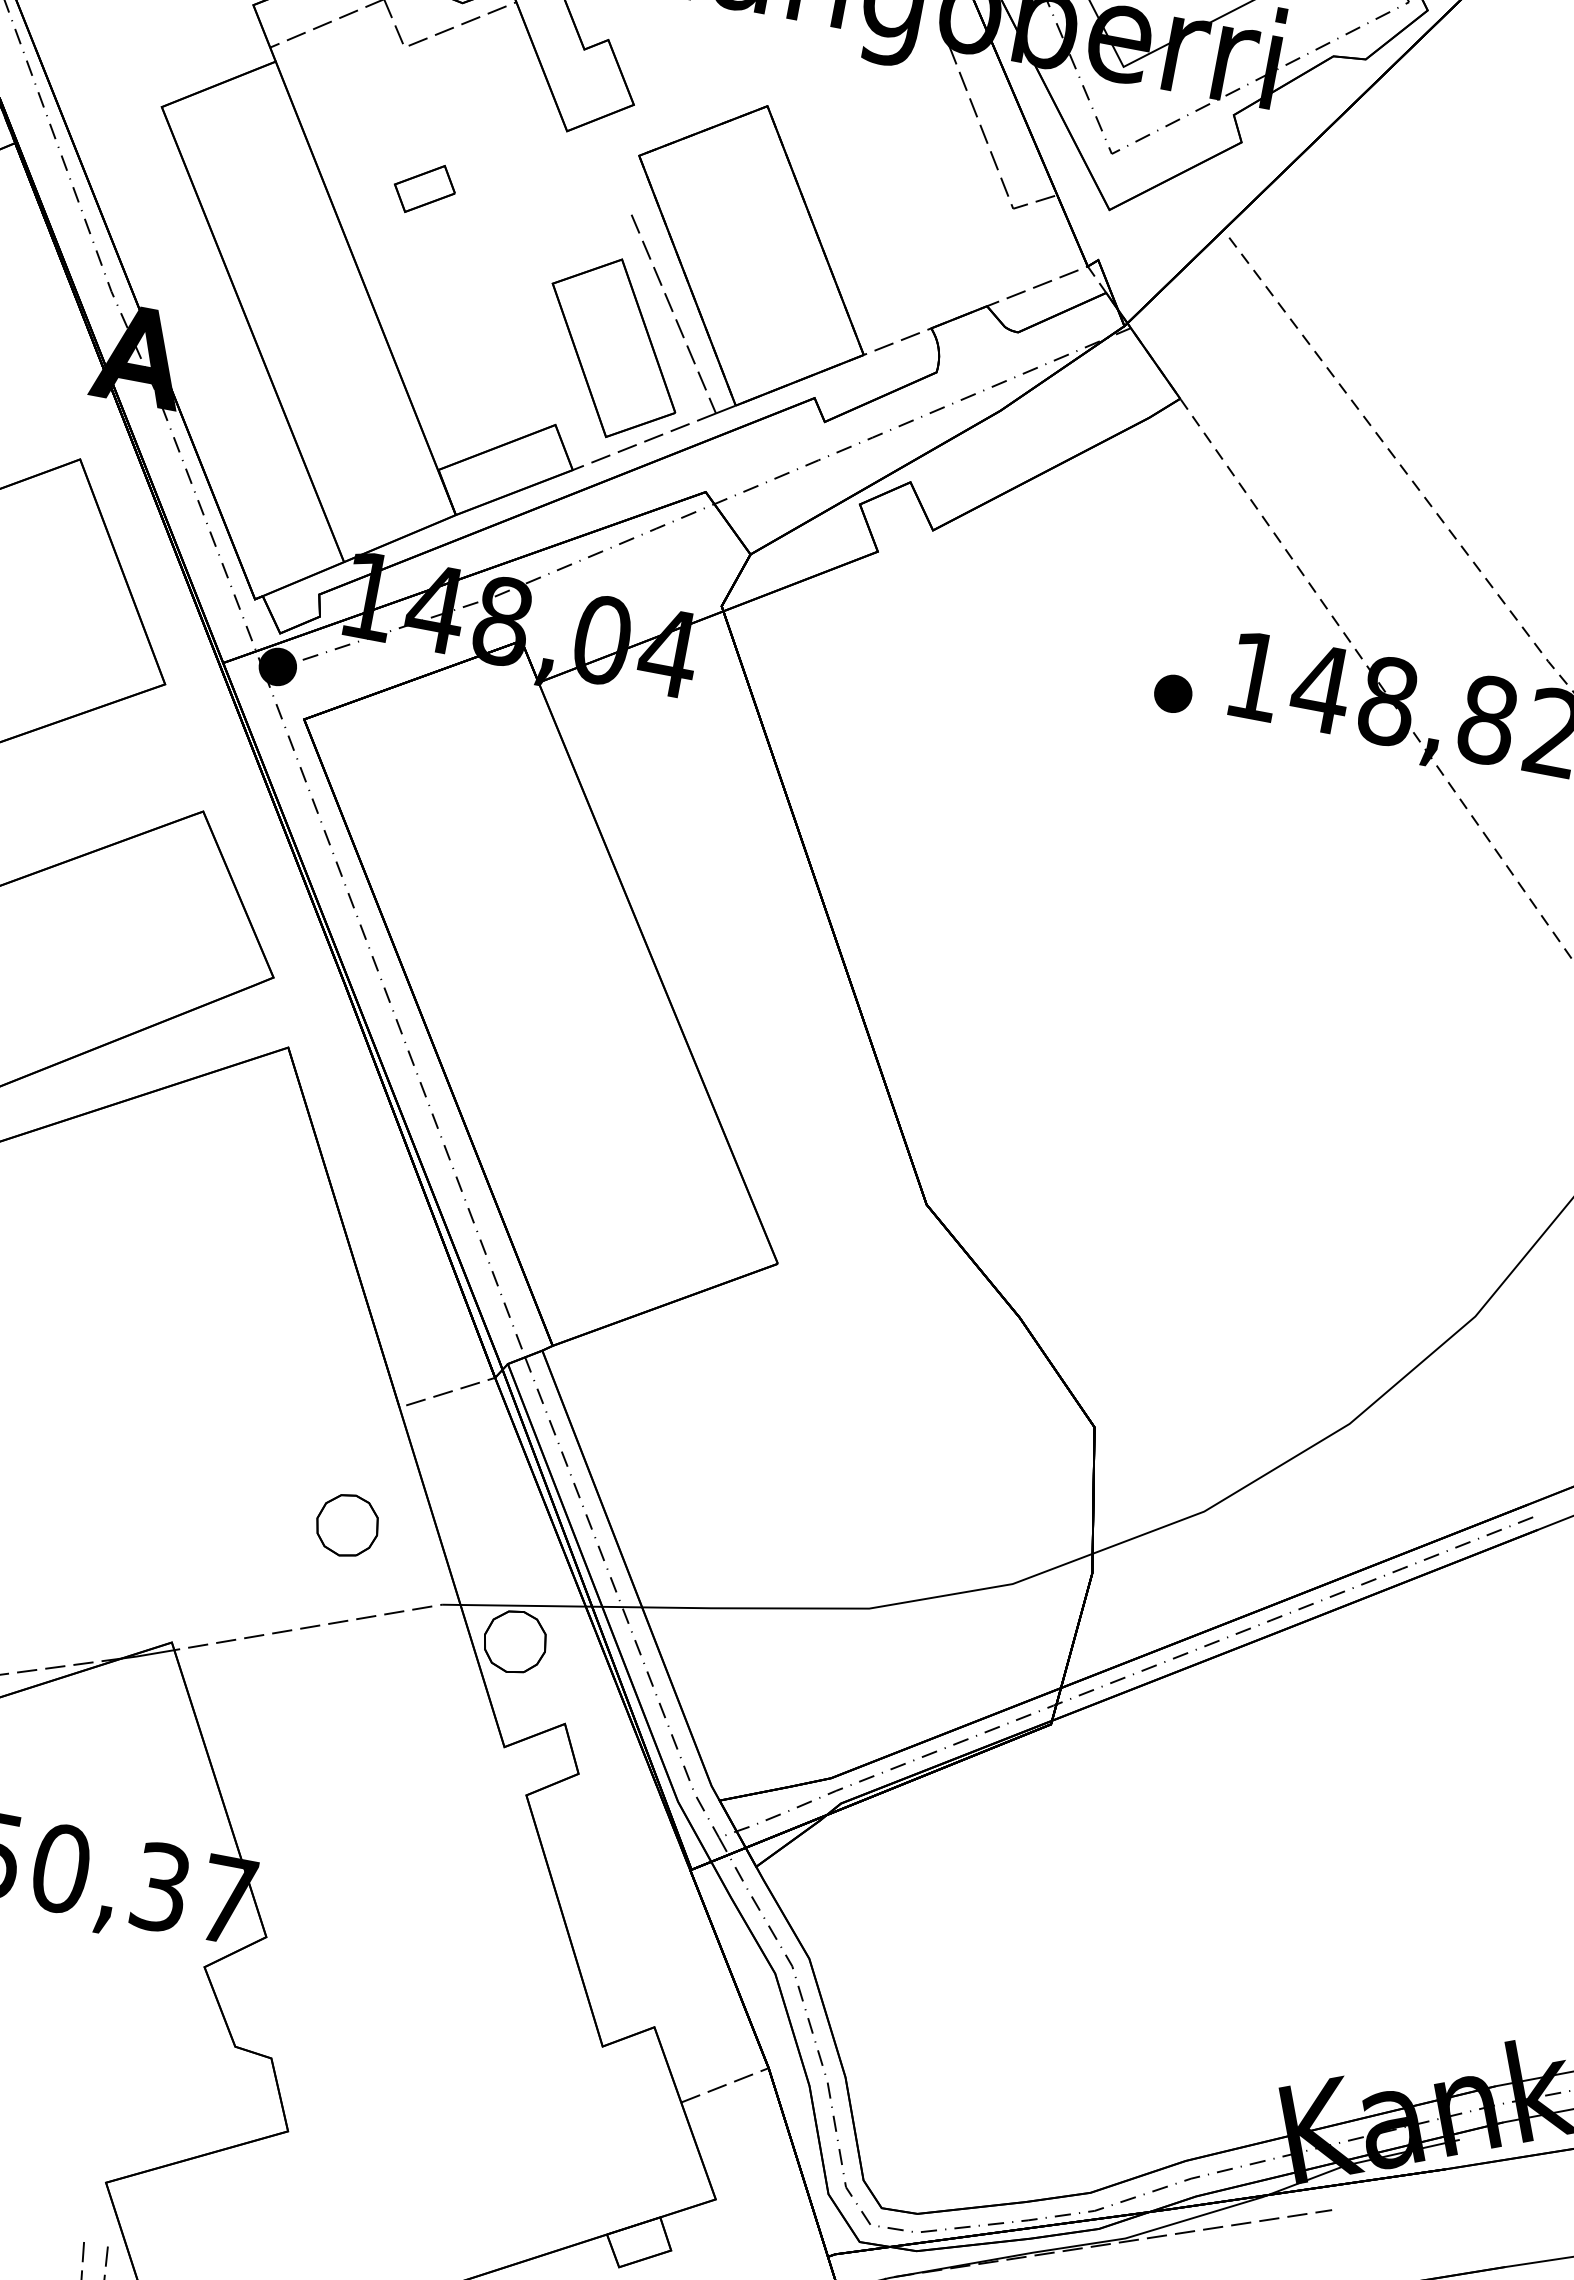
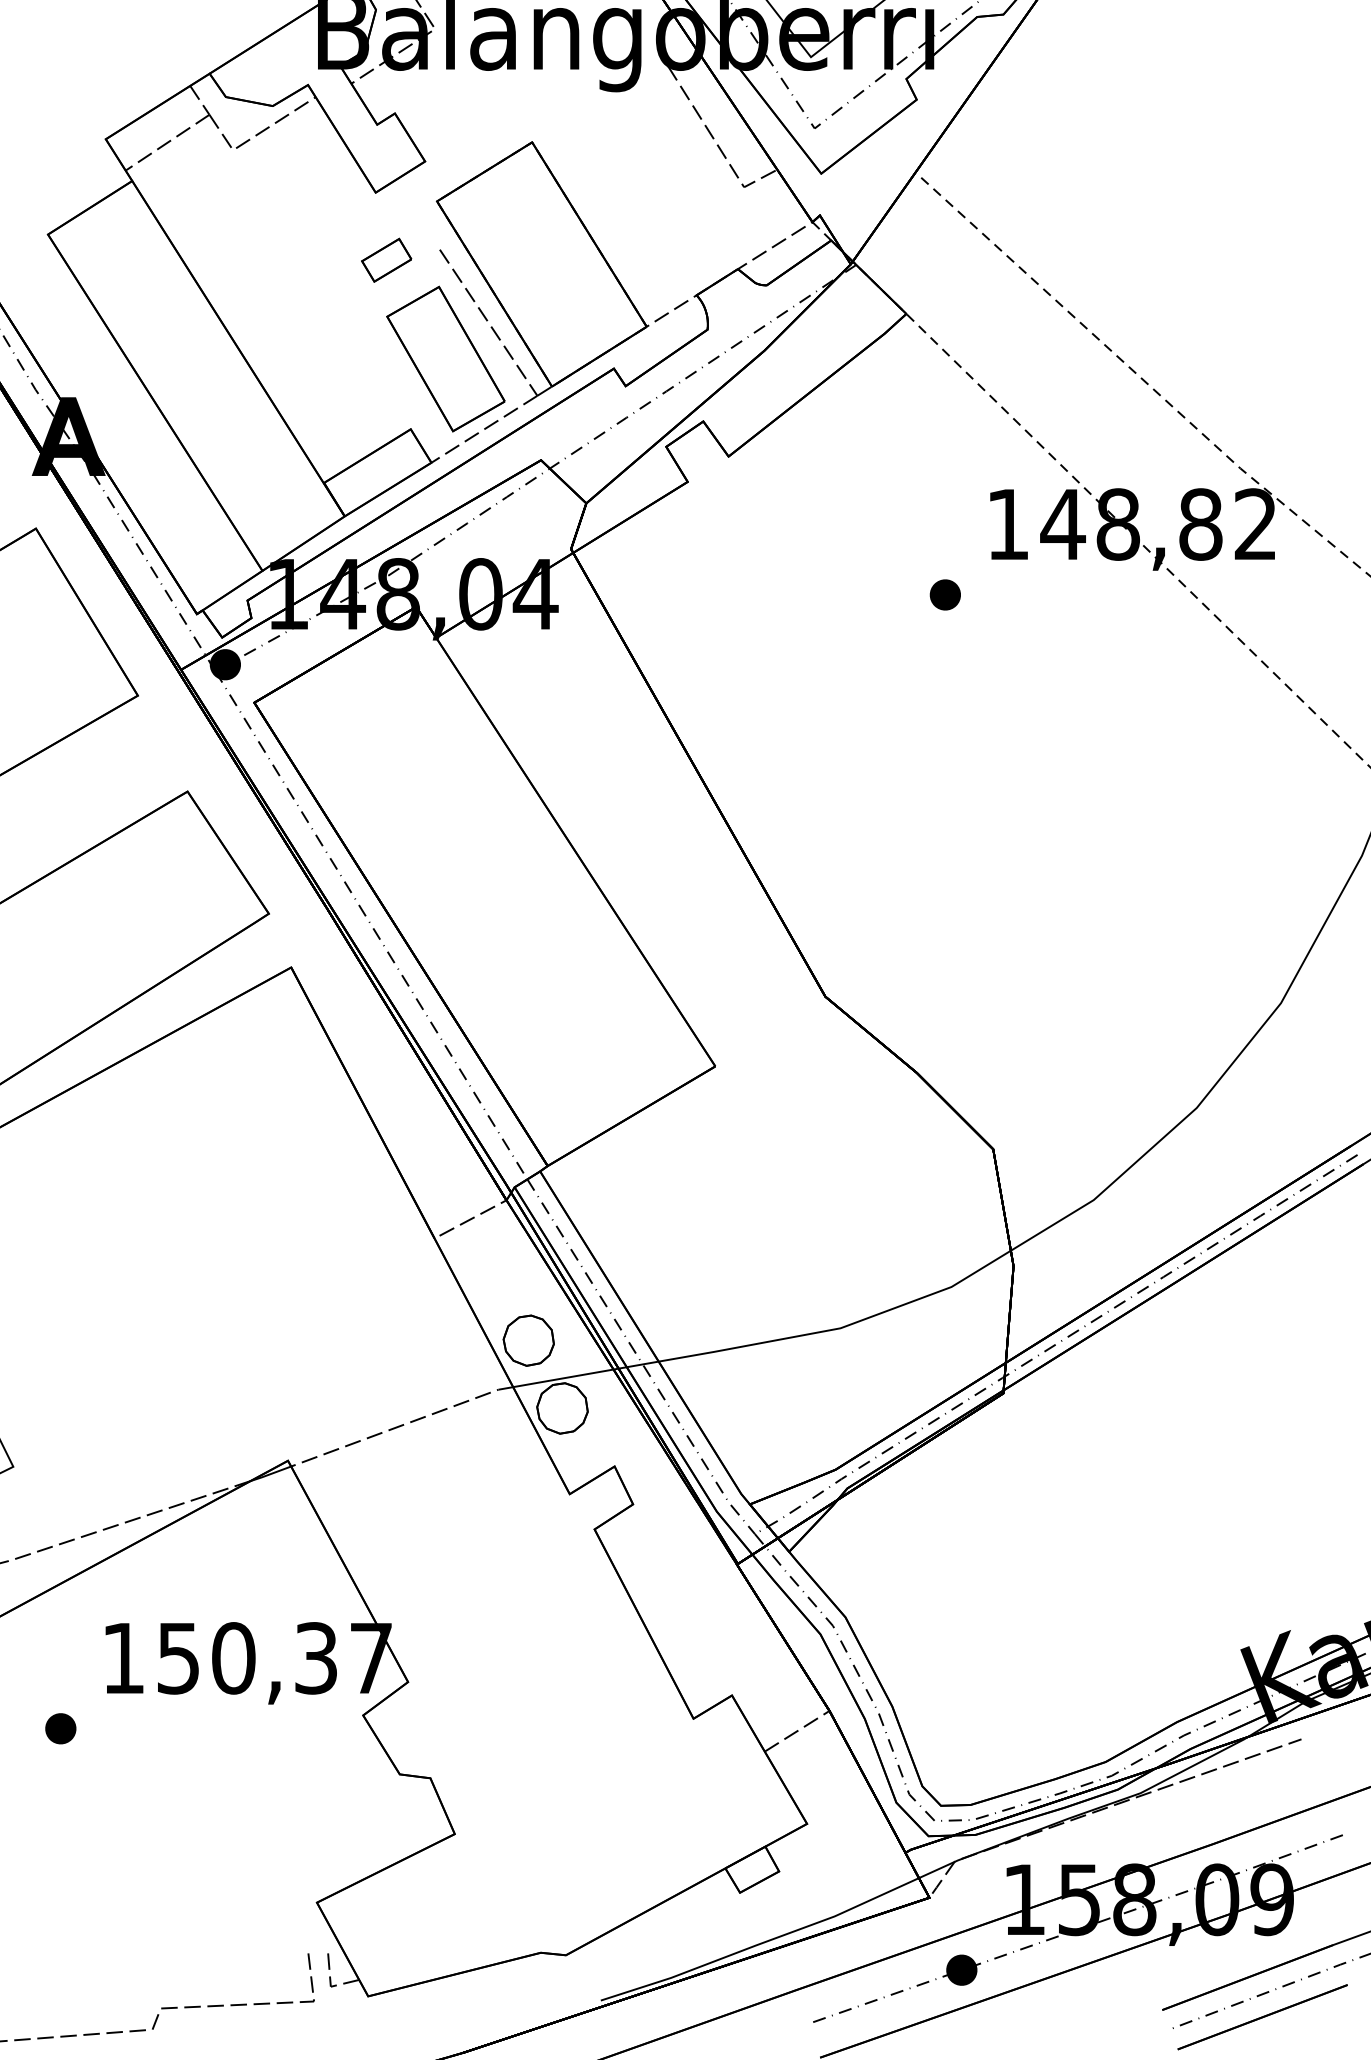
part: (424, 187) -> (386, 259), moved
part: (1172, 693) -> (944, 594), moved
part: (347, 1525) -> (528, 1340), moved

